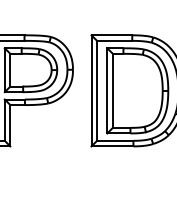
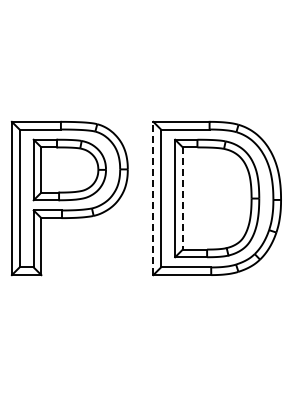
line: (91, 90) -> (153, 198), solid -> dashed
line: (112, 90) -> (182, 198), solid -> dashed

